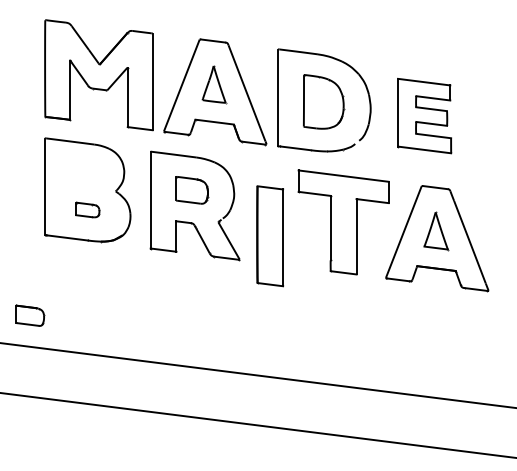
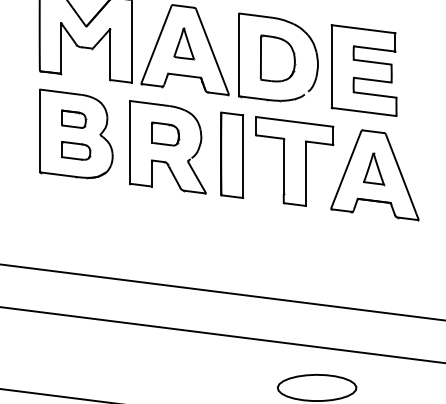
part: (423, 115) -> (363, 70), size x1.43
part: (88, 209) -> (76, 150), size x1.43
part: (270, 235) -> (232, 154), moved
part: (30, 314) -> (74, 118), moved

